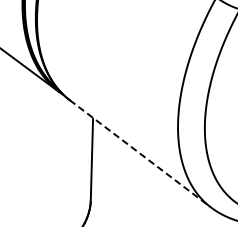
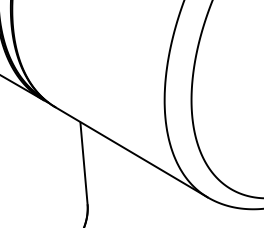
line: (140, 154) -> (131, 152), dashed -> solid

